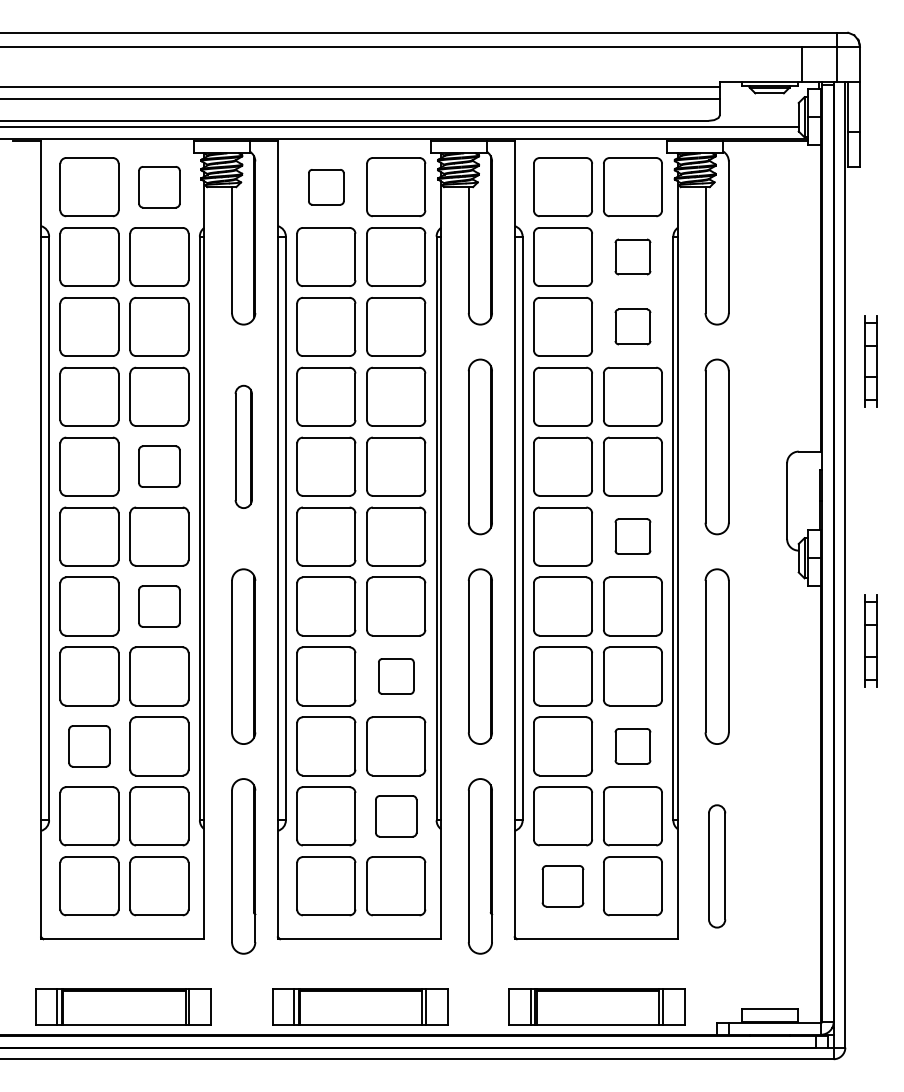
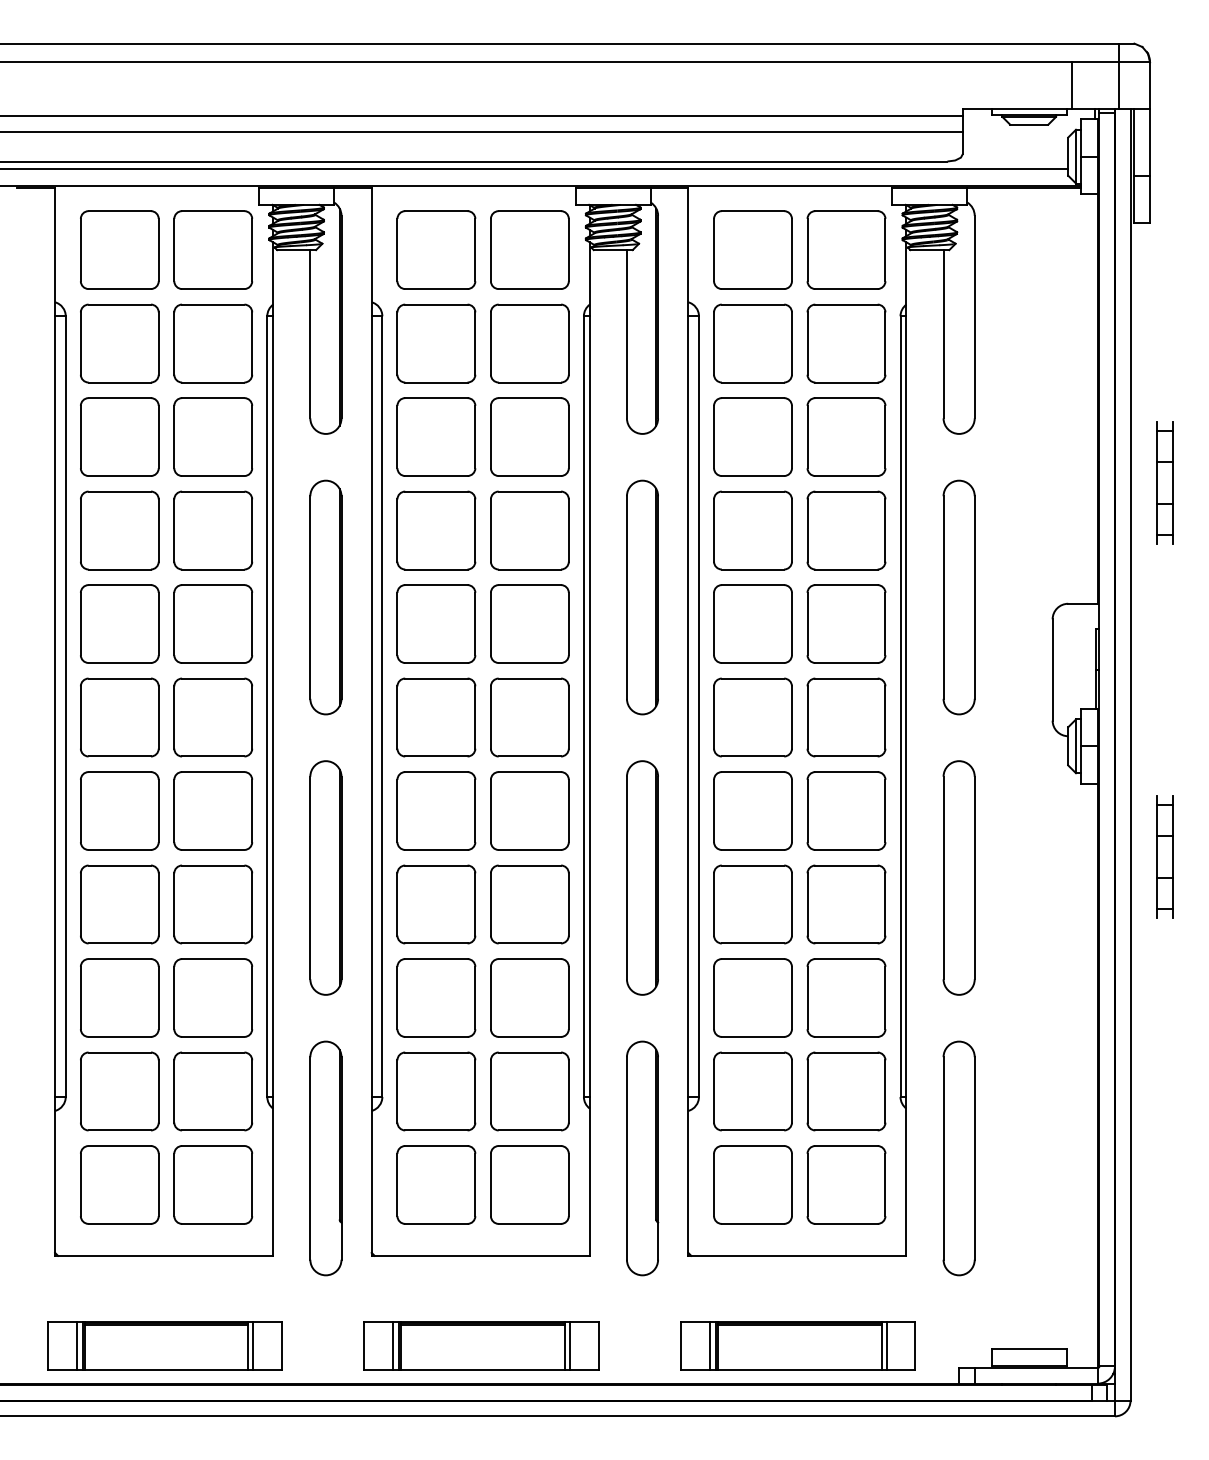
part: (159, 187) -> (213, 250), size x1.43
part: (326, 187) -> (436, 250), size x1.67
part: (632, 256) -> (845, 342), size x1.67
part: (632, 326) -> (845, 436), size x1.67
part: (243, 446) -> (325, 596), size x1.43
part: (159, 466) -> (213, 623), size x1.43
part: (632, 536) -> (845, 717), size x1.67
part: (159, 606) -> (213, 810), size x1.43
part: (396, 676) -> (530, 904), size x1.67
part: (89, 746) -> (119, 998), size x1.43
part: (632, 746) -> (845, 998), size x1.67
part: (396, 816) -> (530, 1091), size x1.43
part: (716, 866) -> (958, 1158), size x1.43
part: (562, 886) -> (752, 1185), size x1.43

